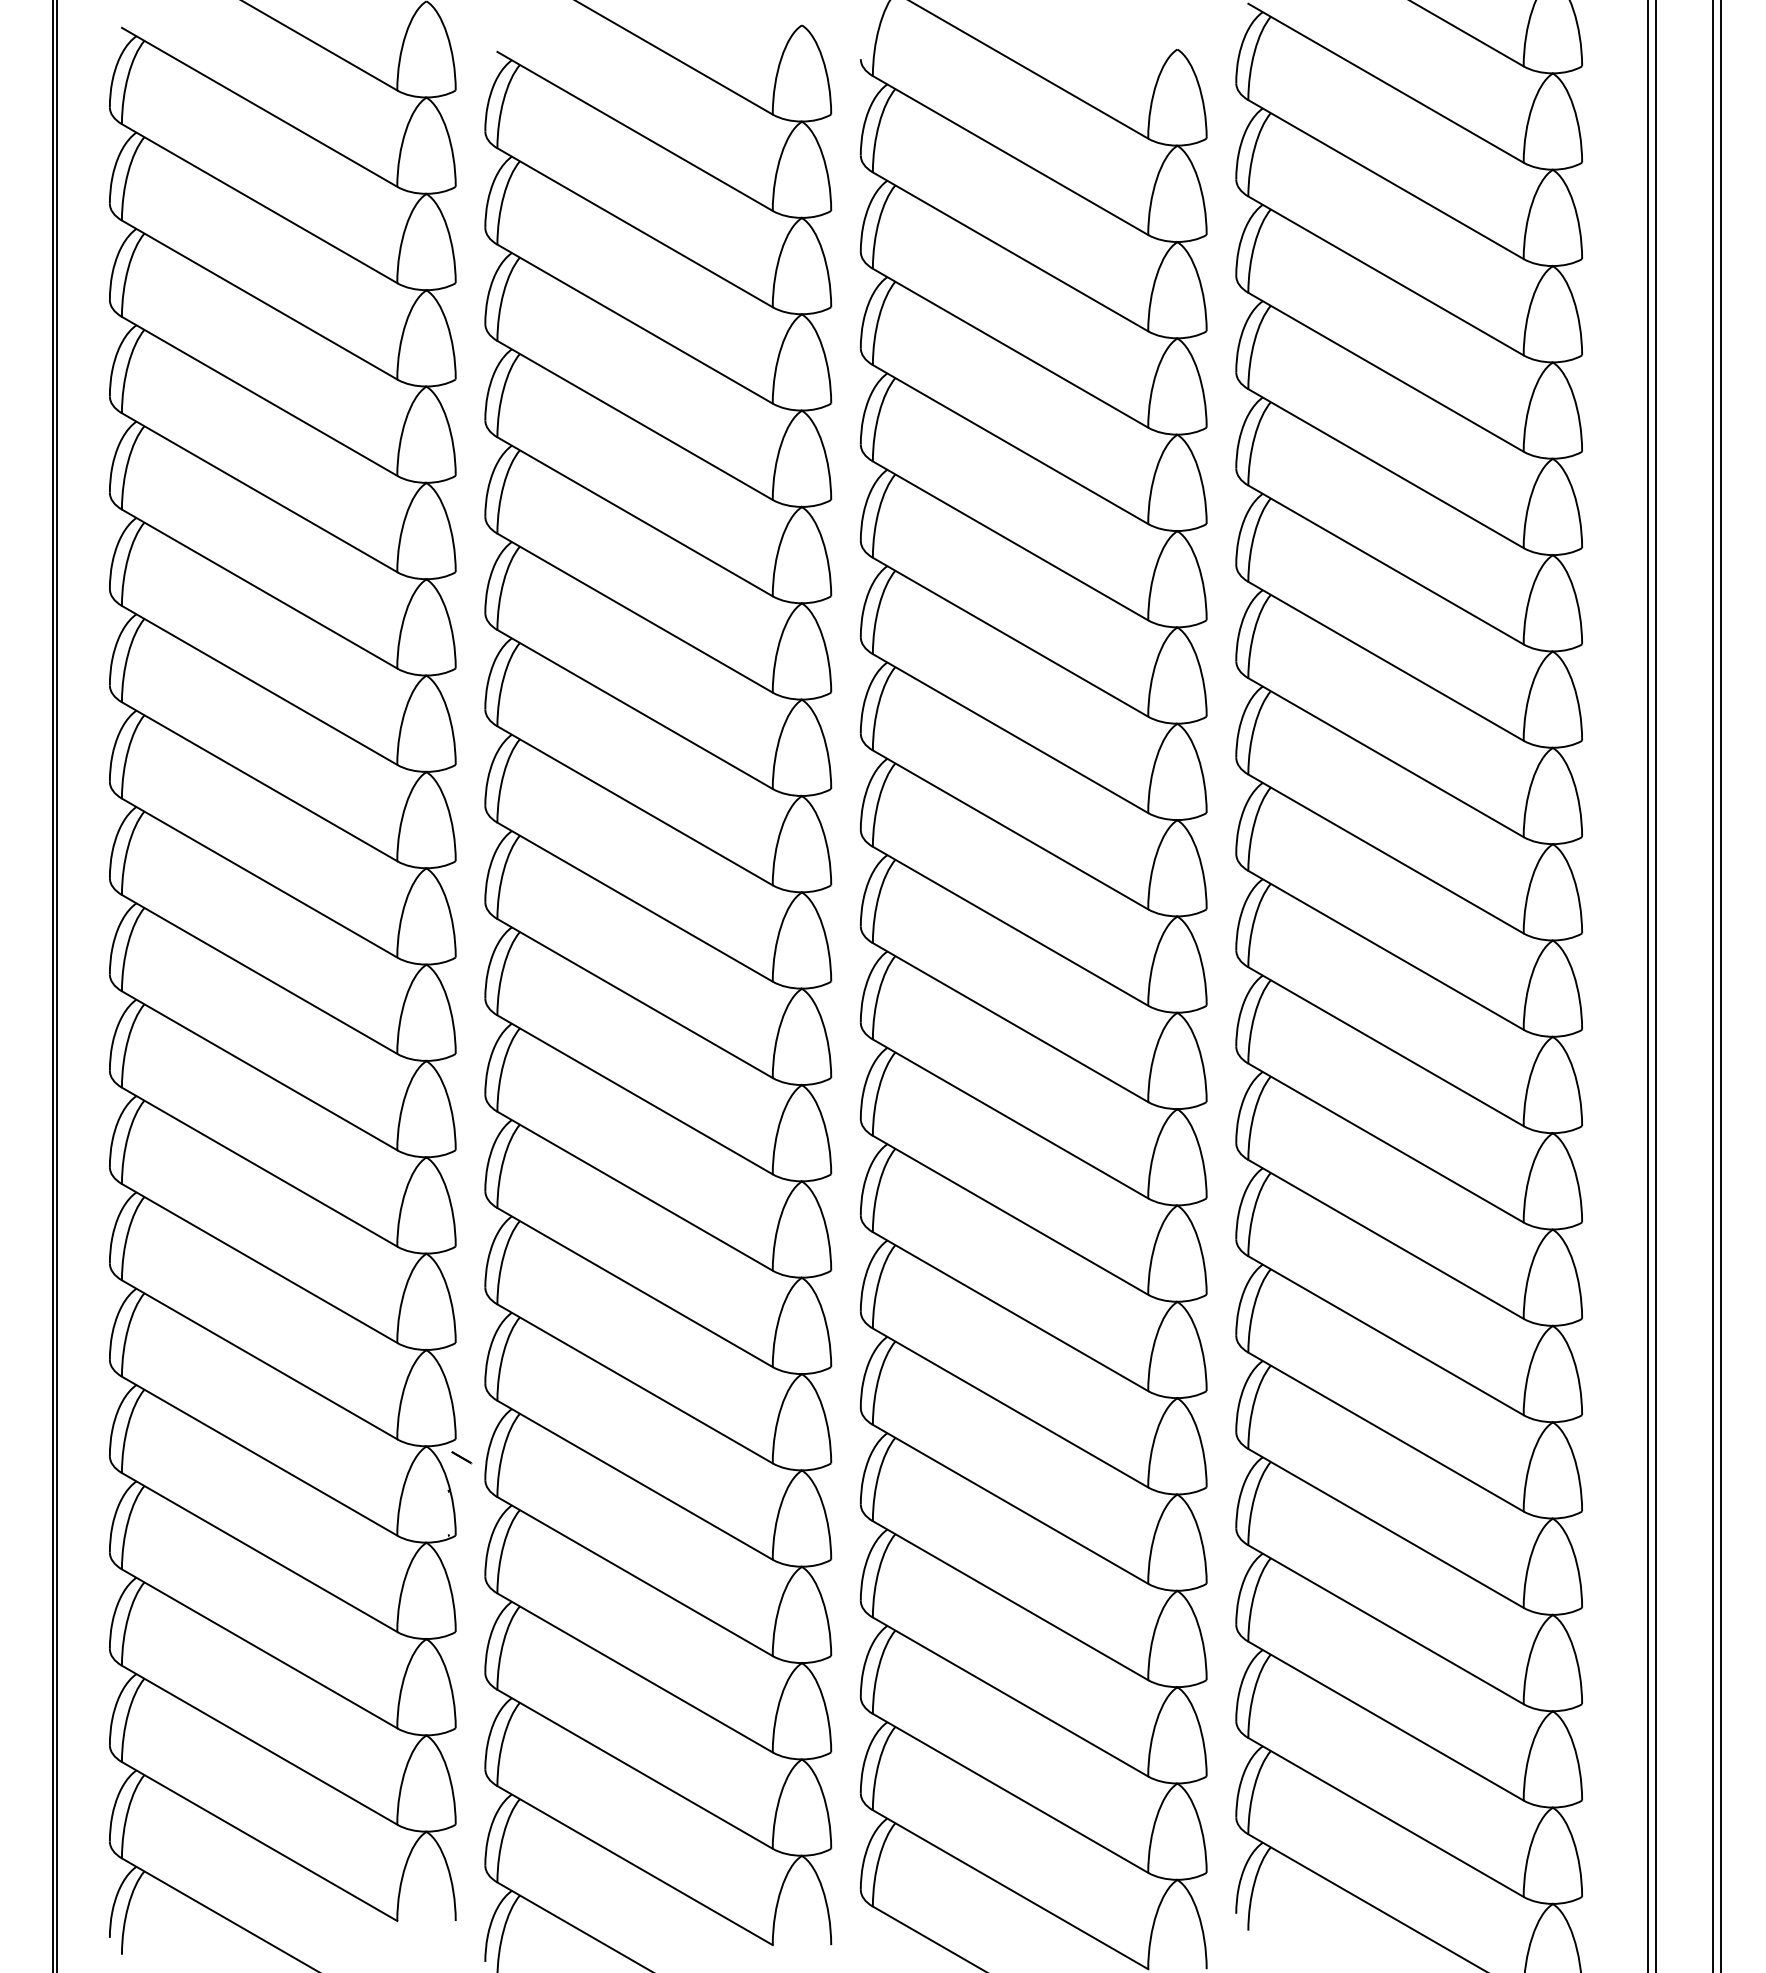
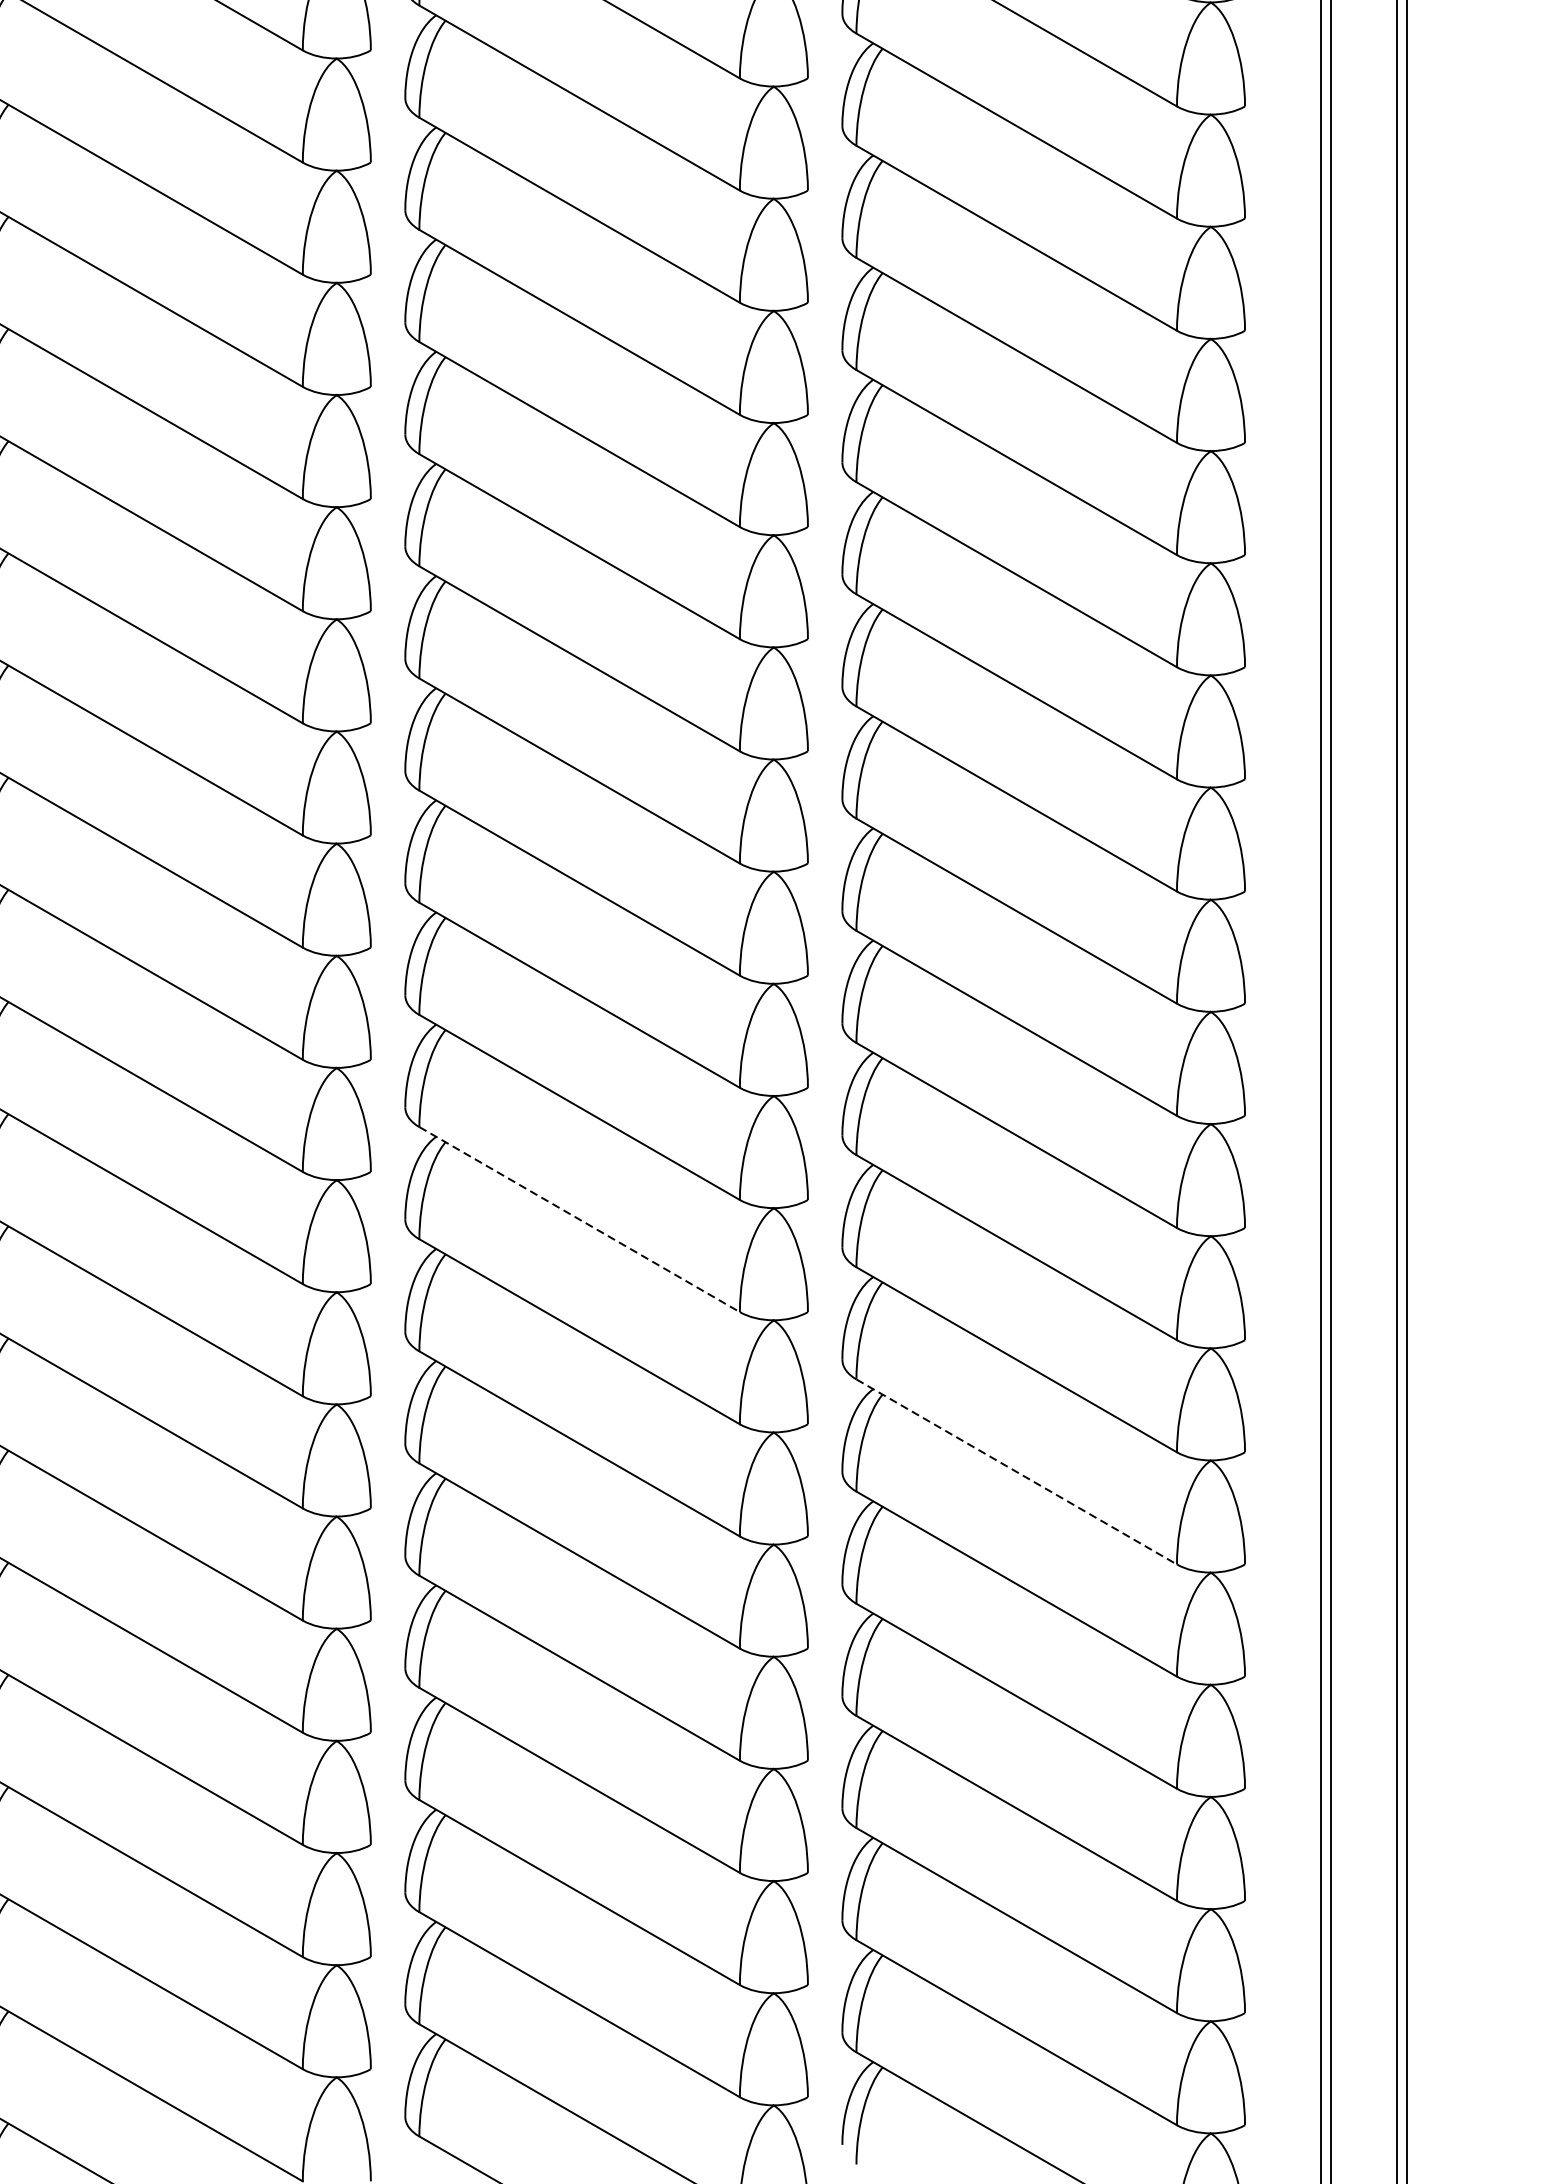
line: (1010, 1118) -> (579, 1219), solid -> dashed
line: (1386, 1335) -> (1017, 1471), solid -> dashed

